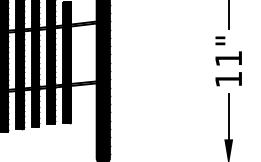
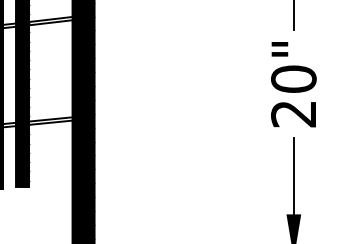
text: (228, 68) -> (293, 95), 11" -> 20"

